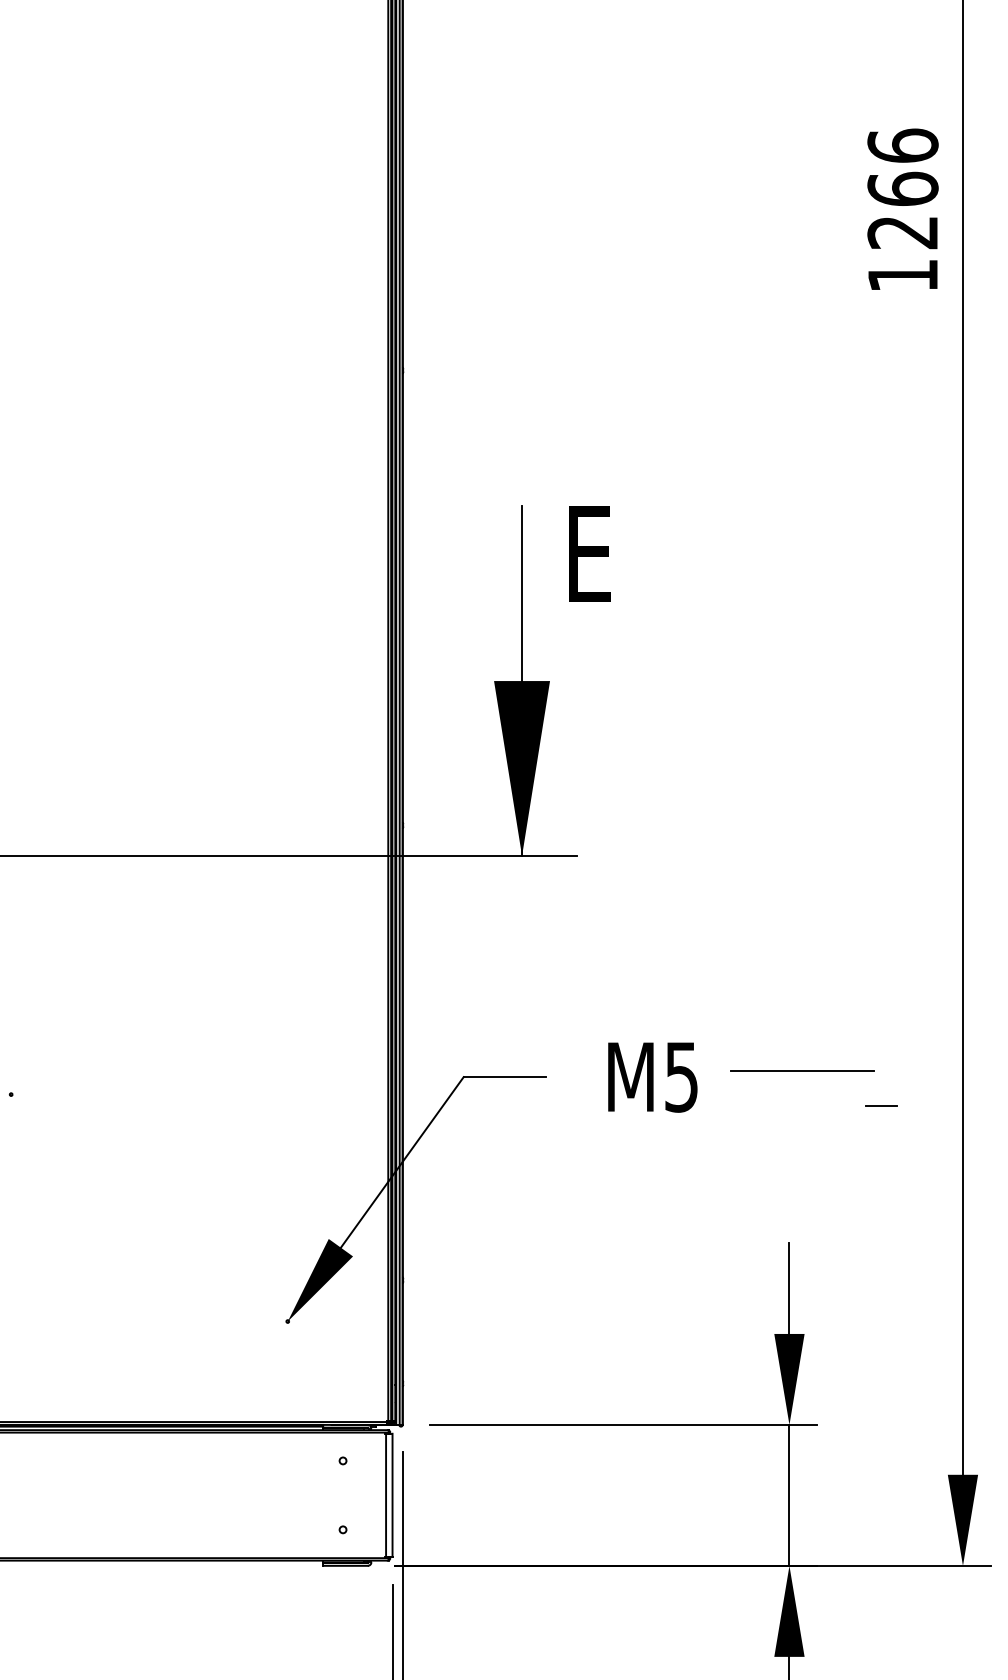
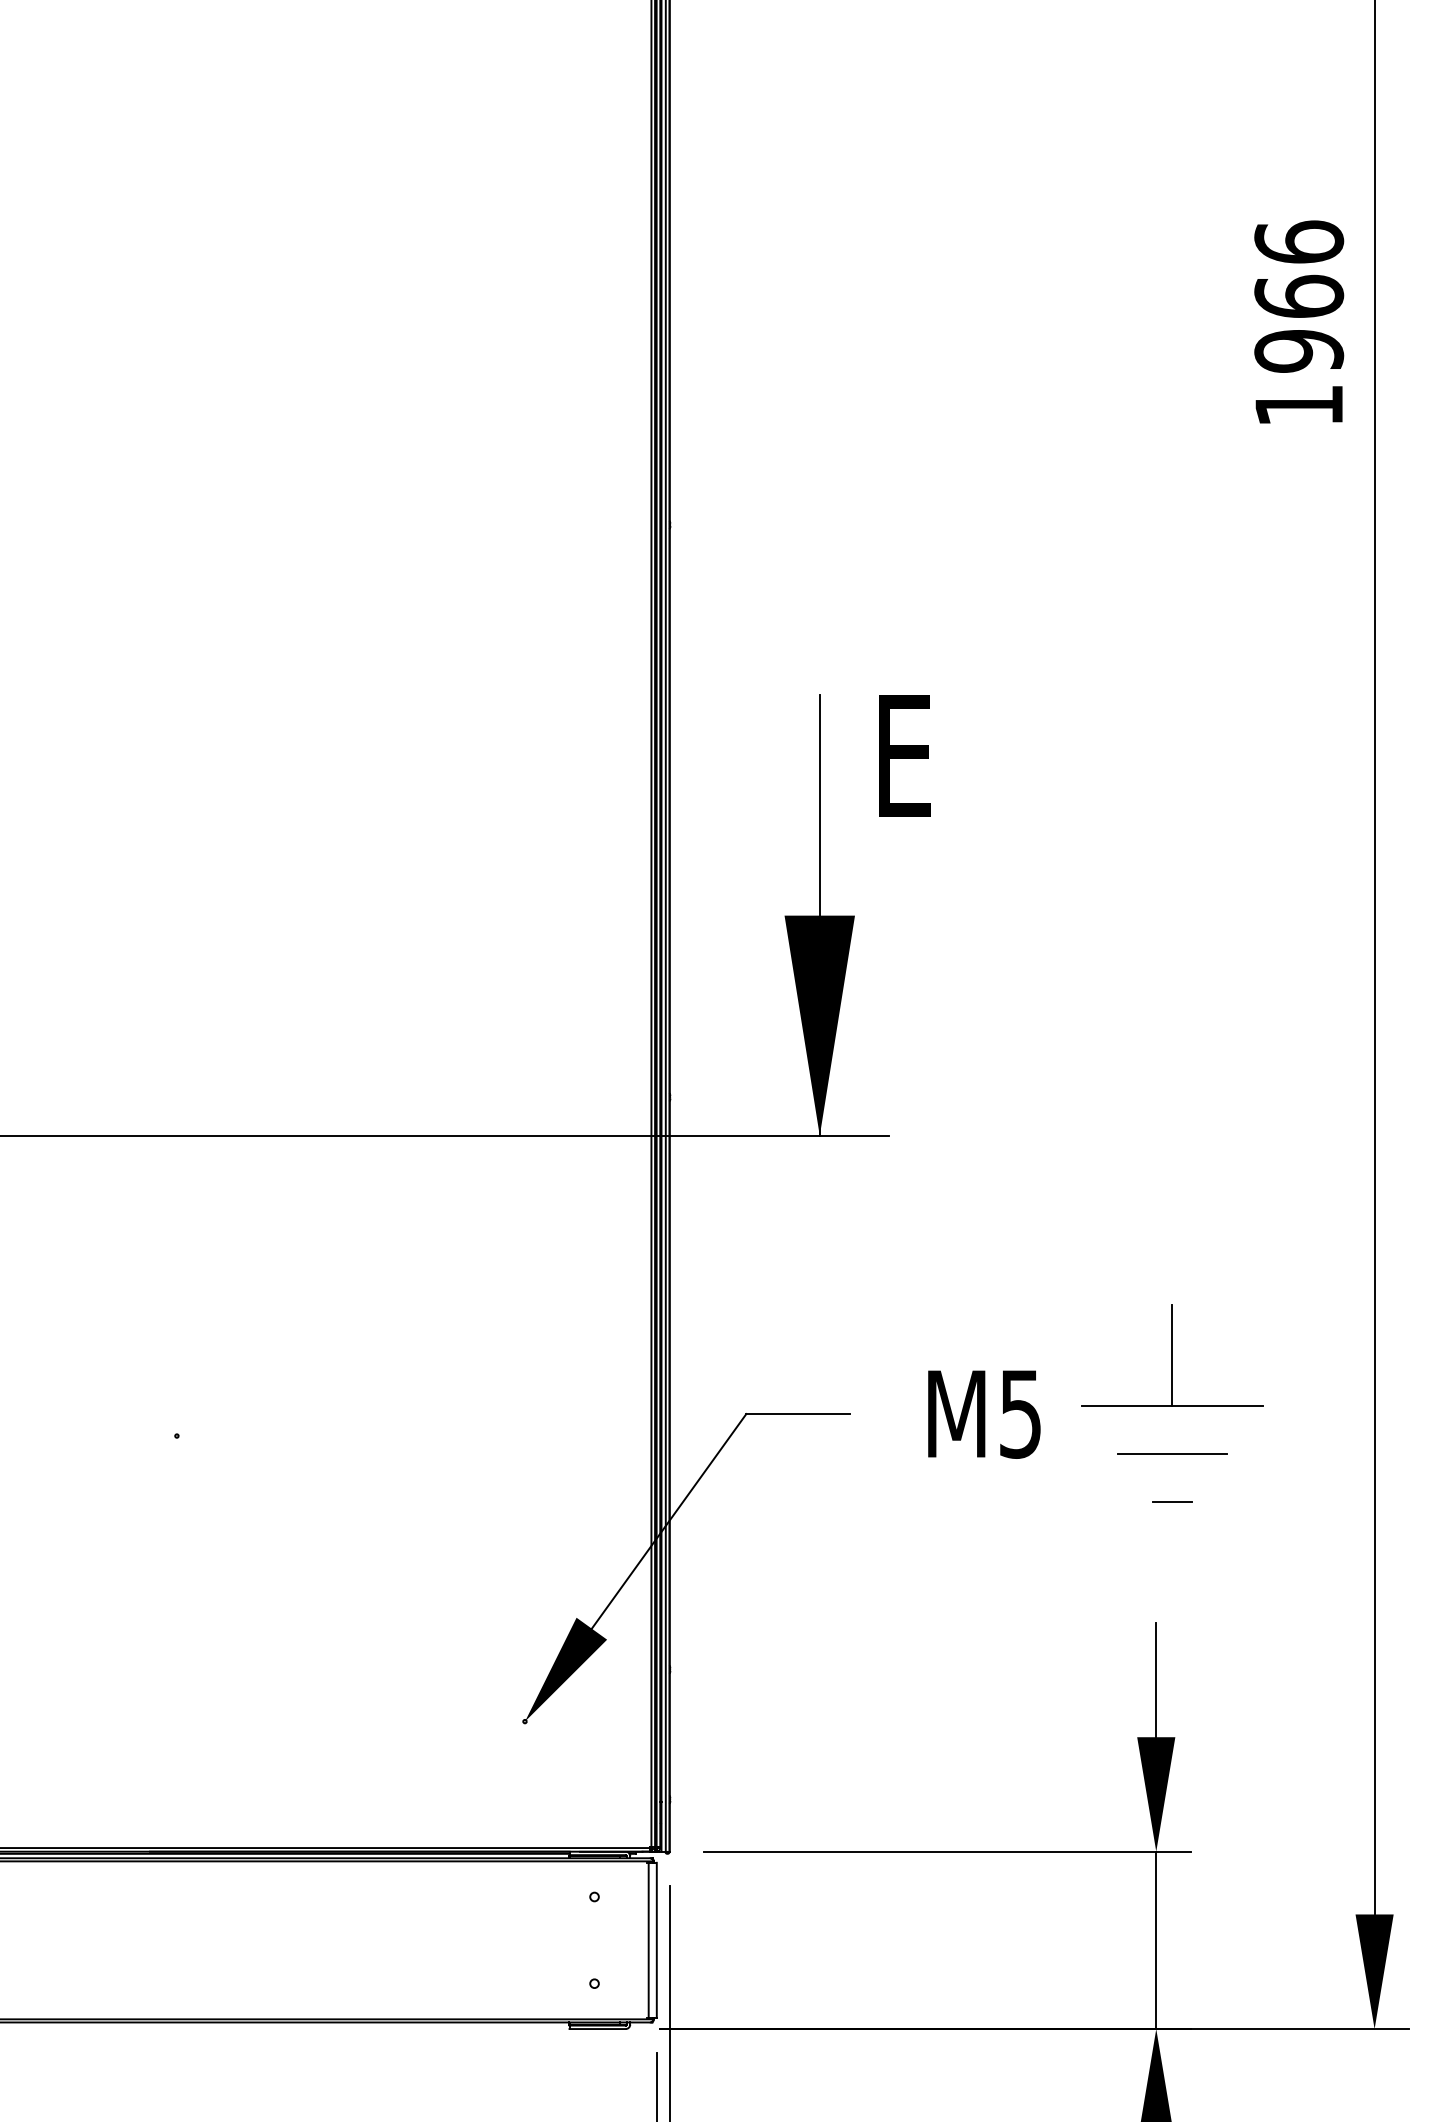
text: (903, 232) -> (1299, 351), 1266 -> 1966
line: (802, 1030) -> (1172, 1355), added
line: (881, 1105) -> (1172, 1501), moved
line: (802, 1109) -> (1172, 1454), added

